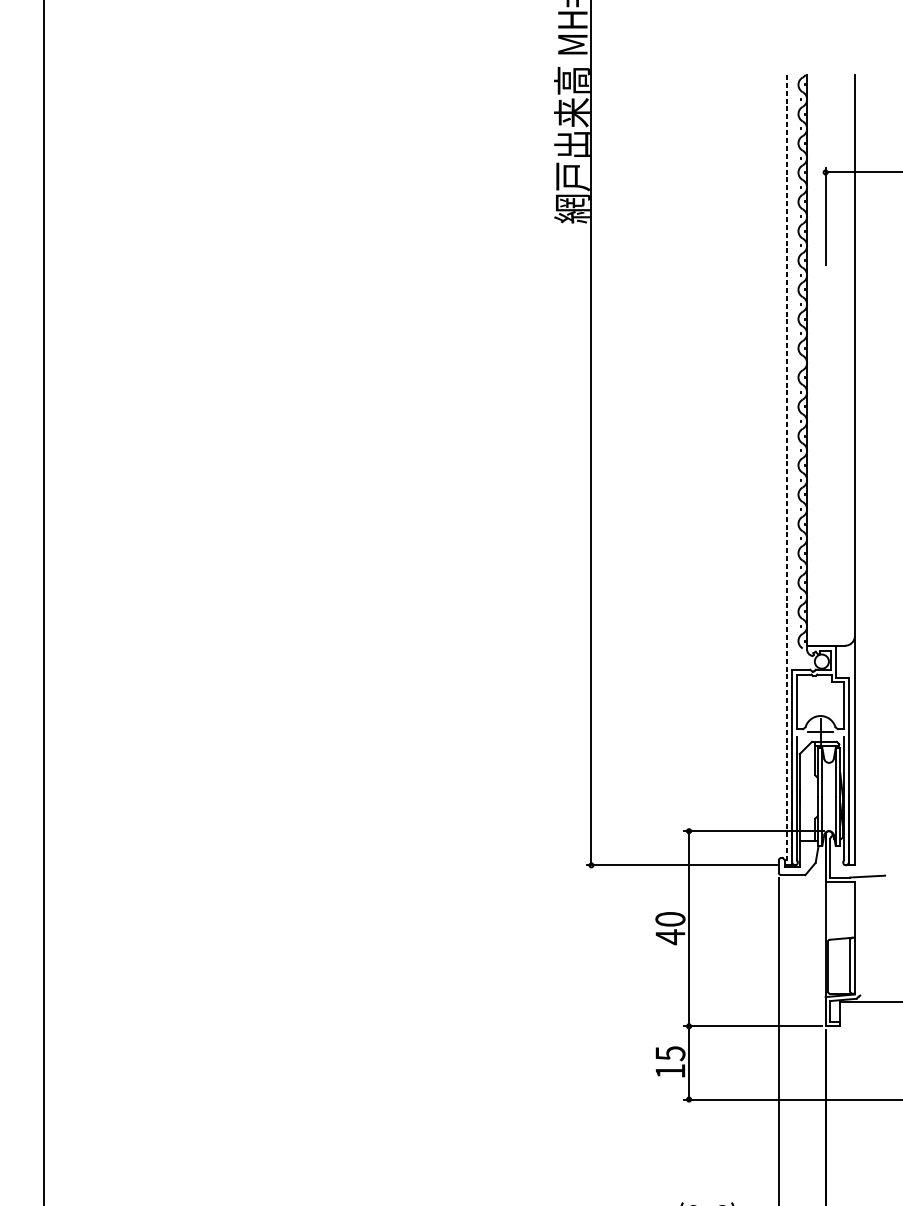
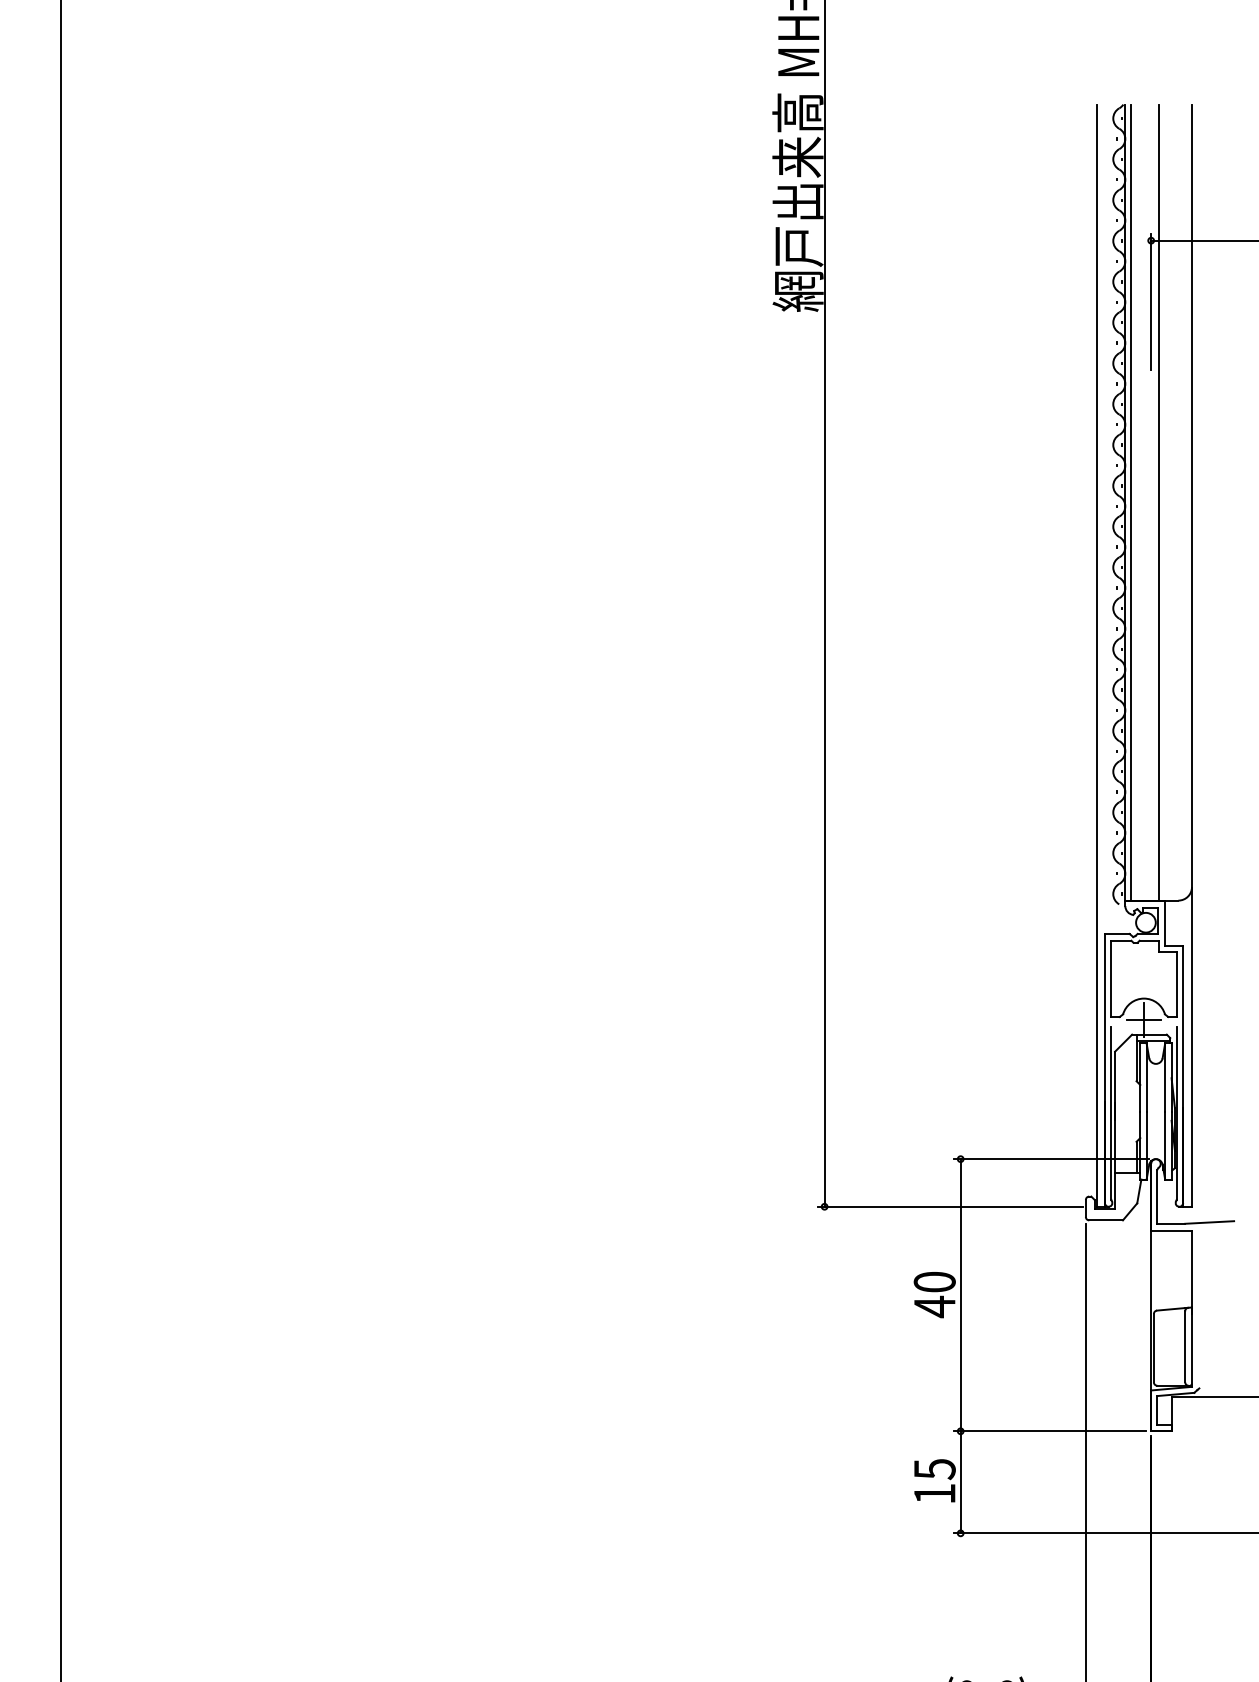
line: (810, 360) -> (1130, 502), added
line: (831, 360) -> (1159, 502), added
line: (786, 470) -> (1096, 656), dashed -> solid

